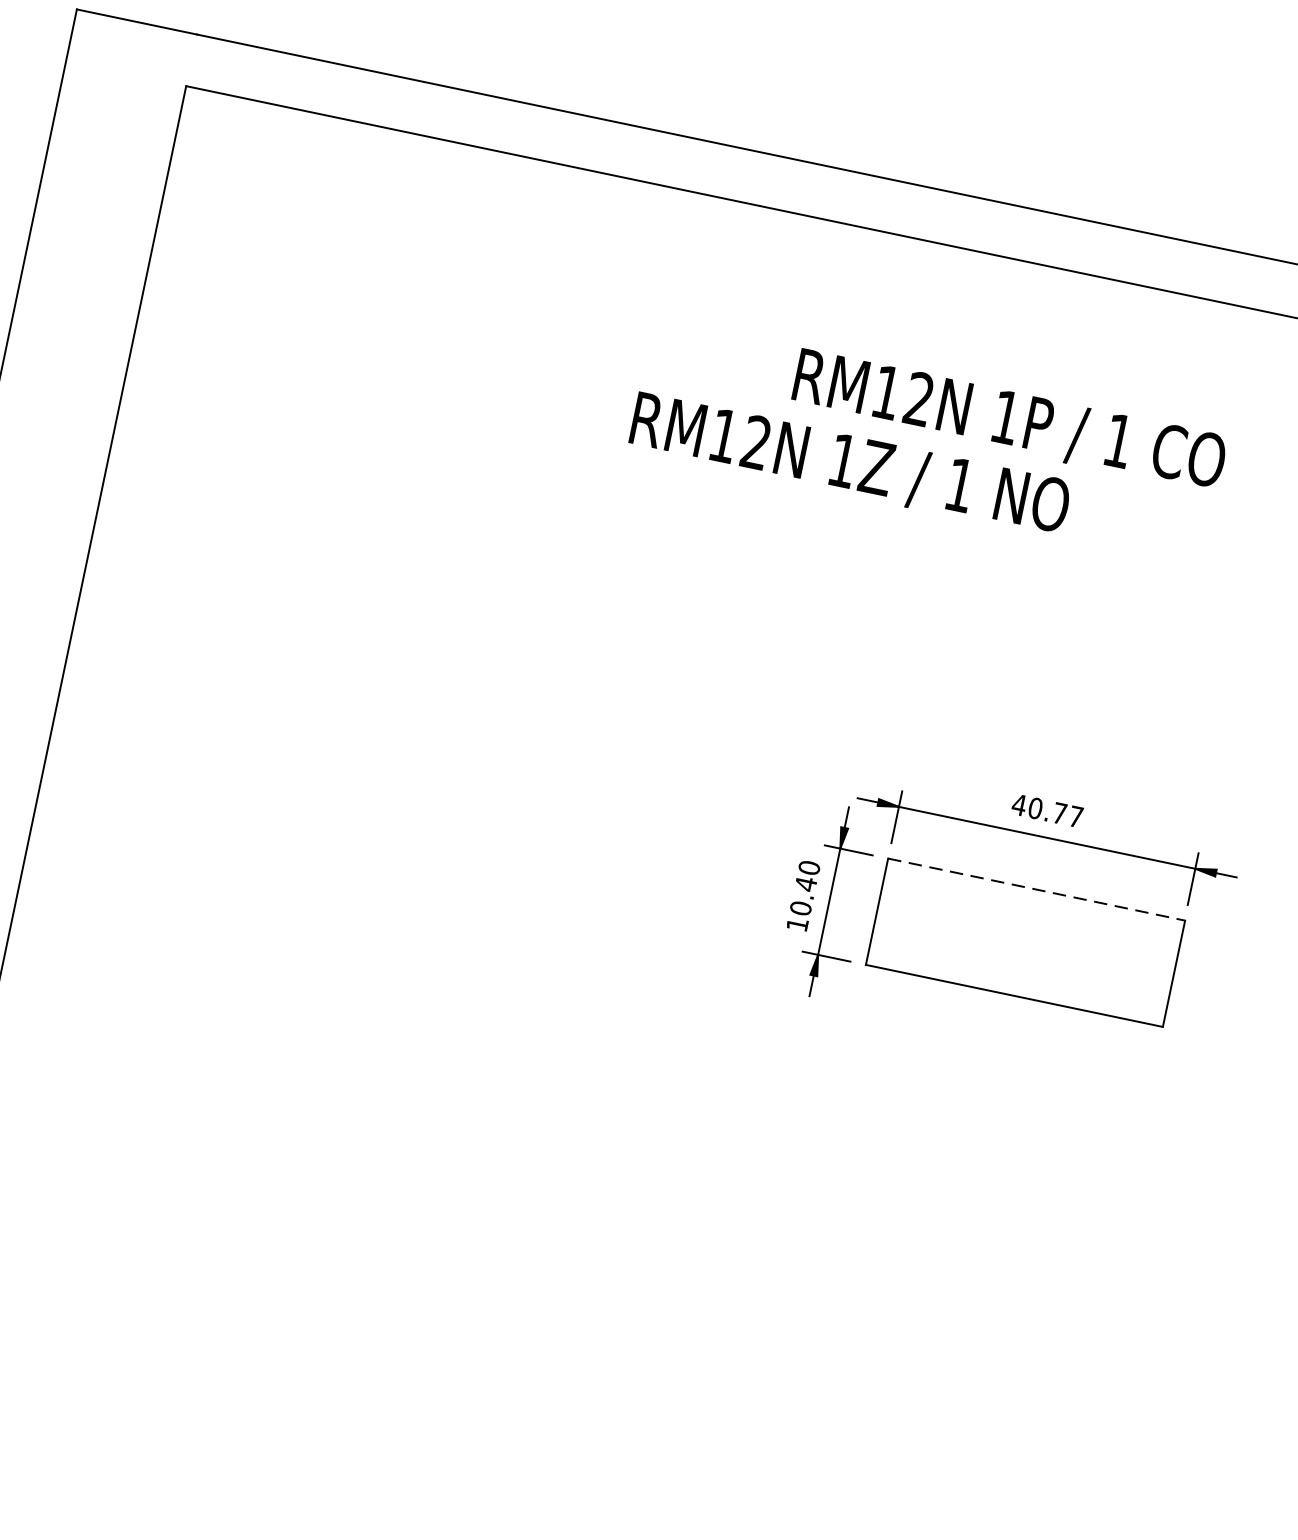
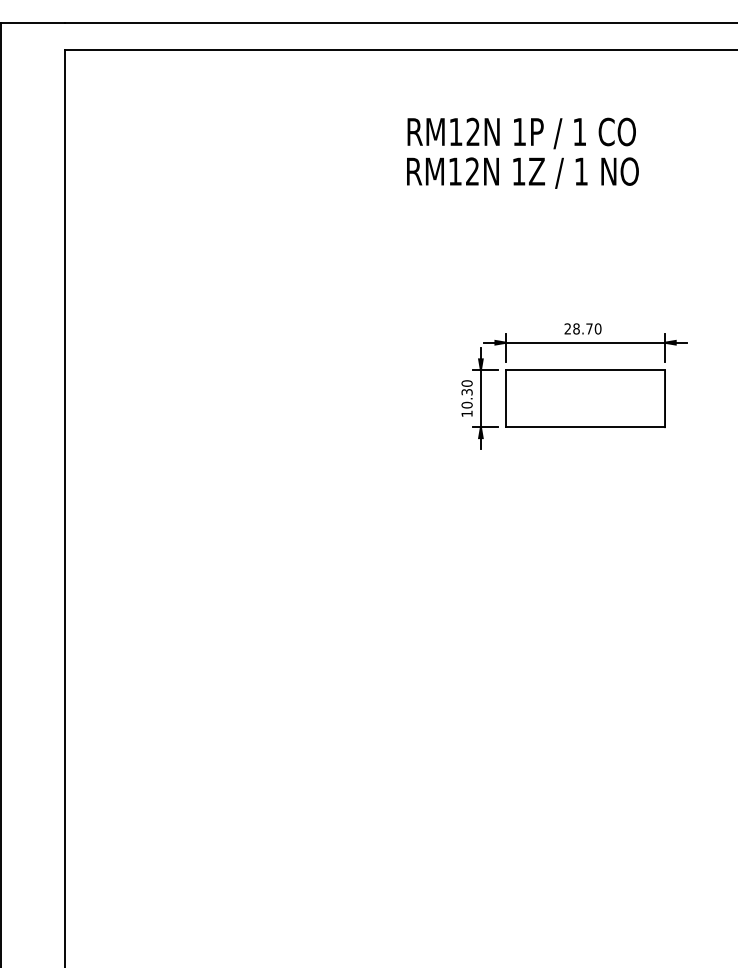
text: (849, 463) -> (522, 172), moved
text: (1046, 809) -> (582, 328), 40.77 -> 28.70
text: (805, 882) -> (466, 391), 10.40 -> 10.30
line: (1038, 890) -> (586, 370), dashed -> solid

